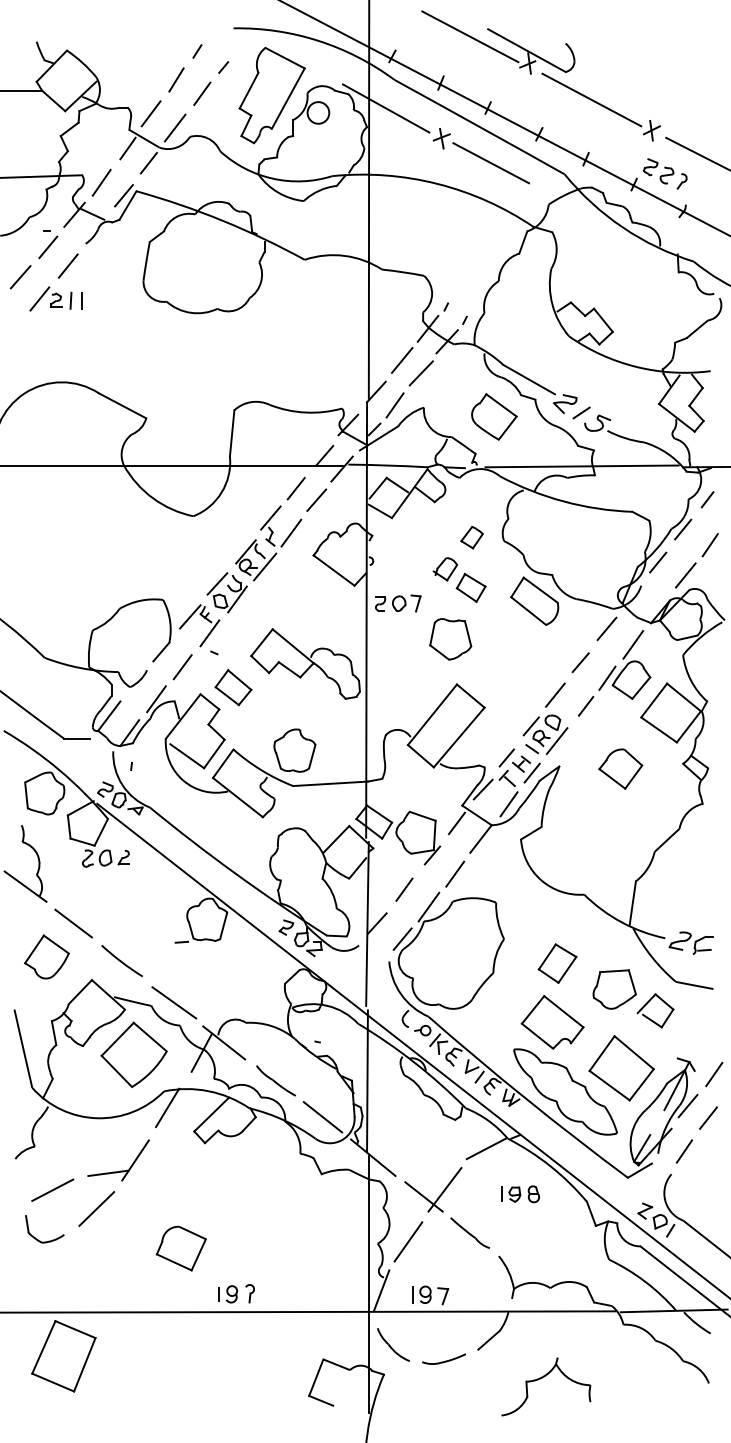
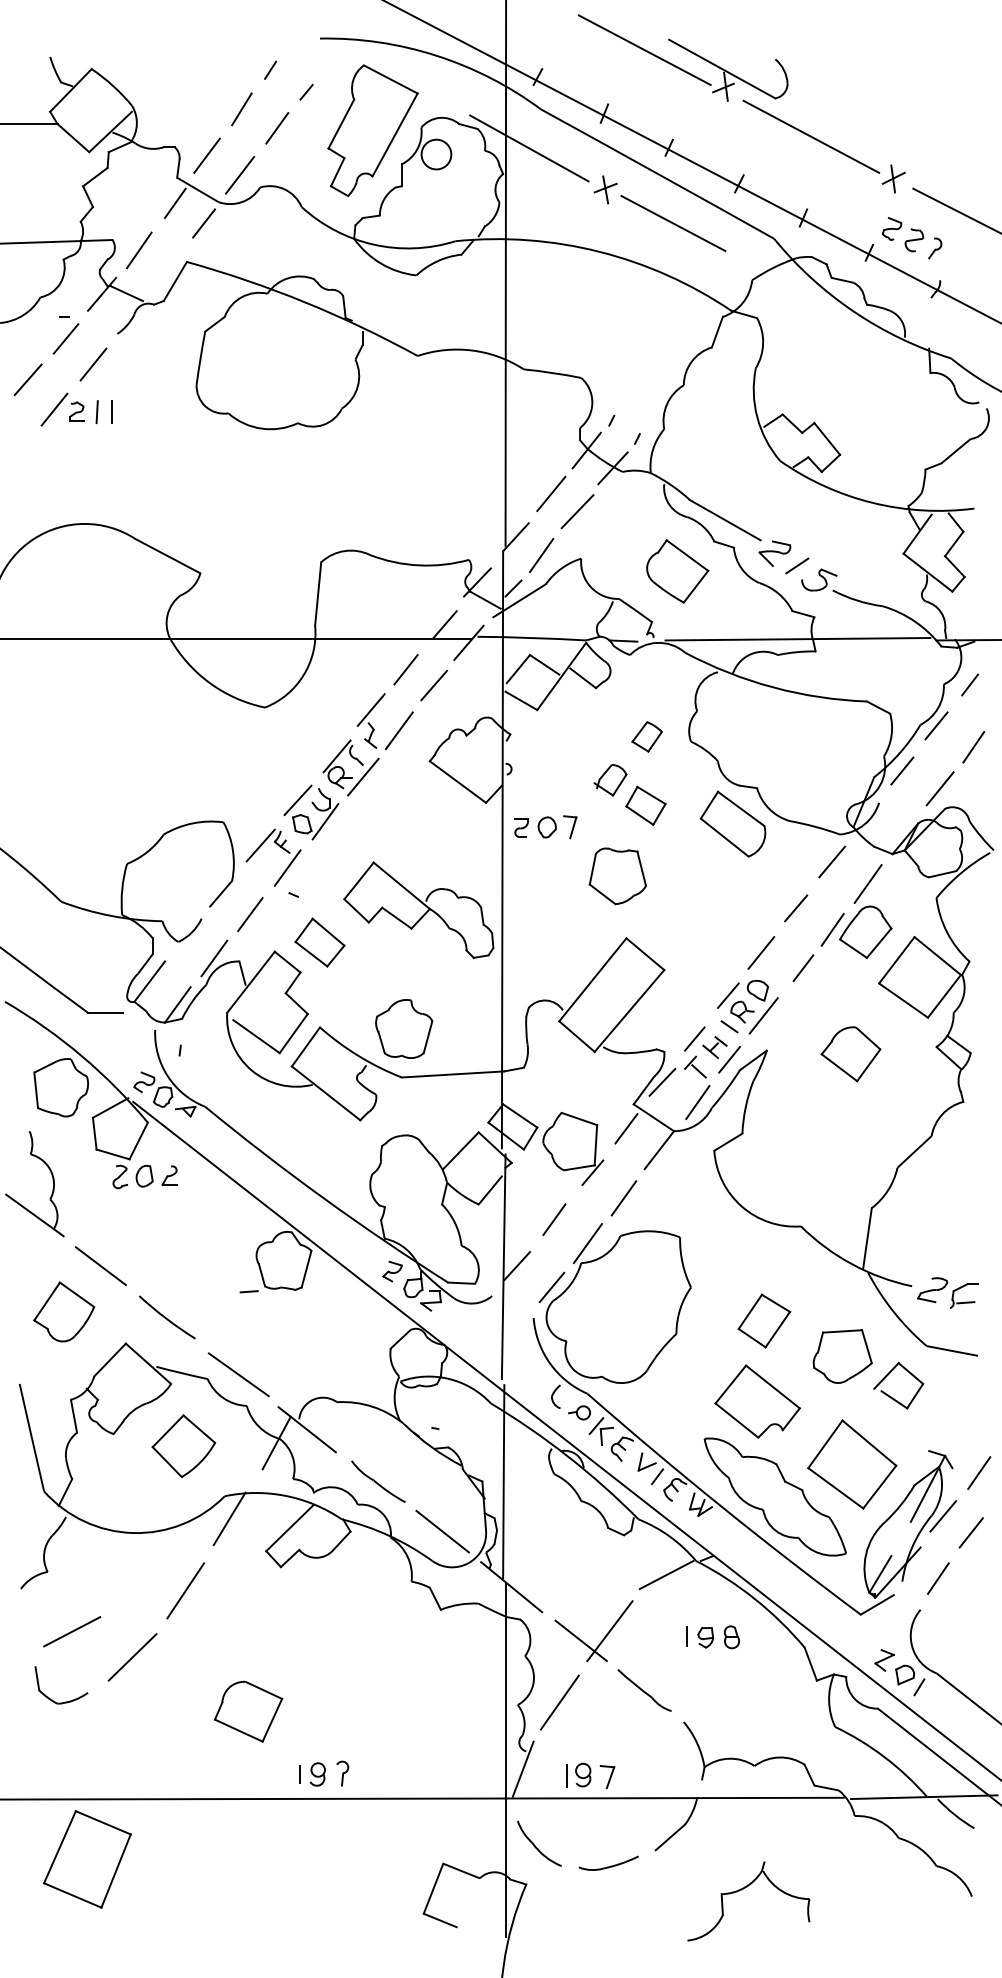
line: (123, 195) -> (169, 267), removed
part: (133, 1055) -> (183, 1446), size x0.7
line: (108, 1173) -> (148, 1608), removed

